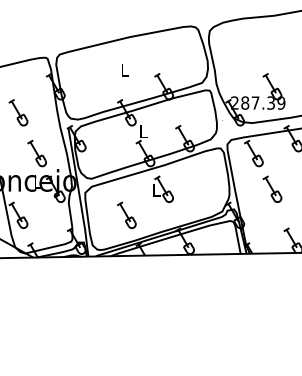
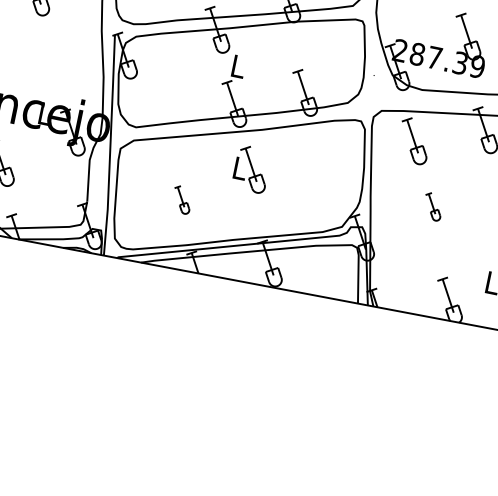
part: (36, 153) -> (53, 66), removed
part: (272, 188) -> (433, 205), size x0.6
part: (126, 214) -> (181, 198), size x0.6

